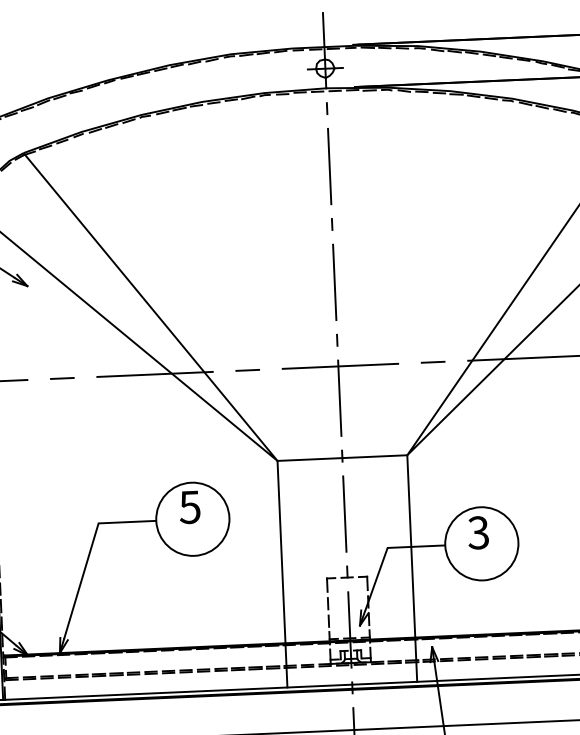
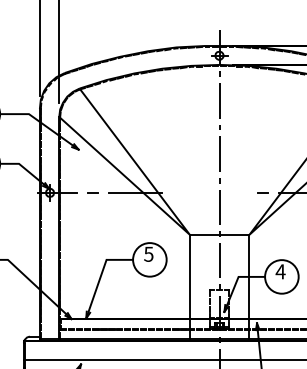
line: (340, 365) -> (220, 192), removed
line: (246, 370) -> (177, 192), removed
text: (478, 532) -> (280, 271), 3 -> 4

